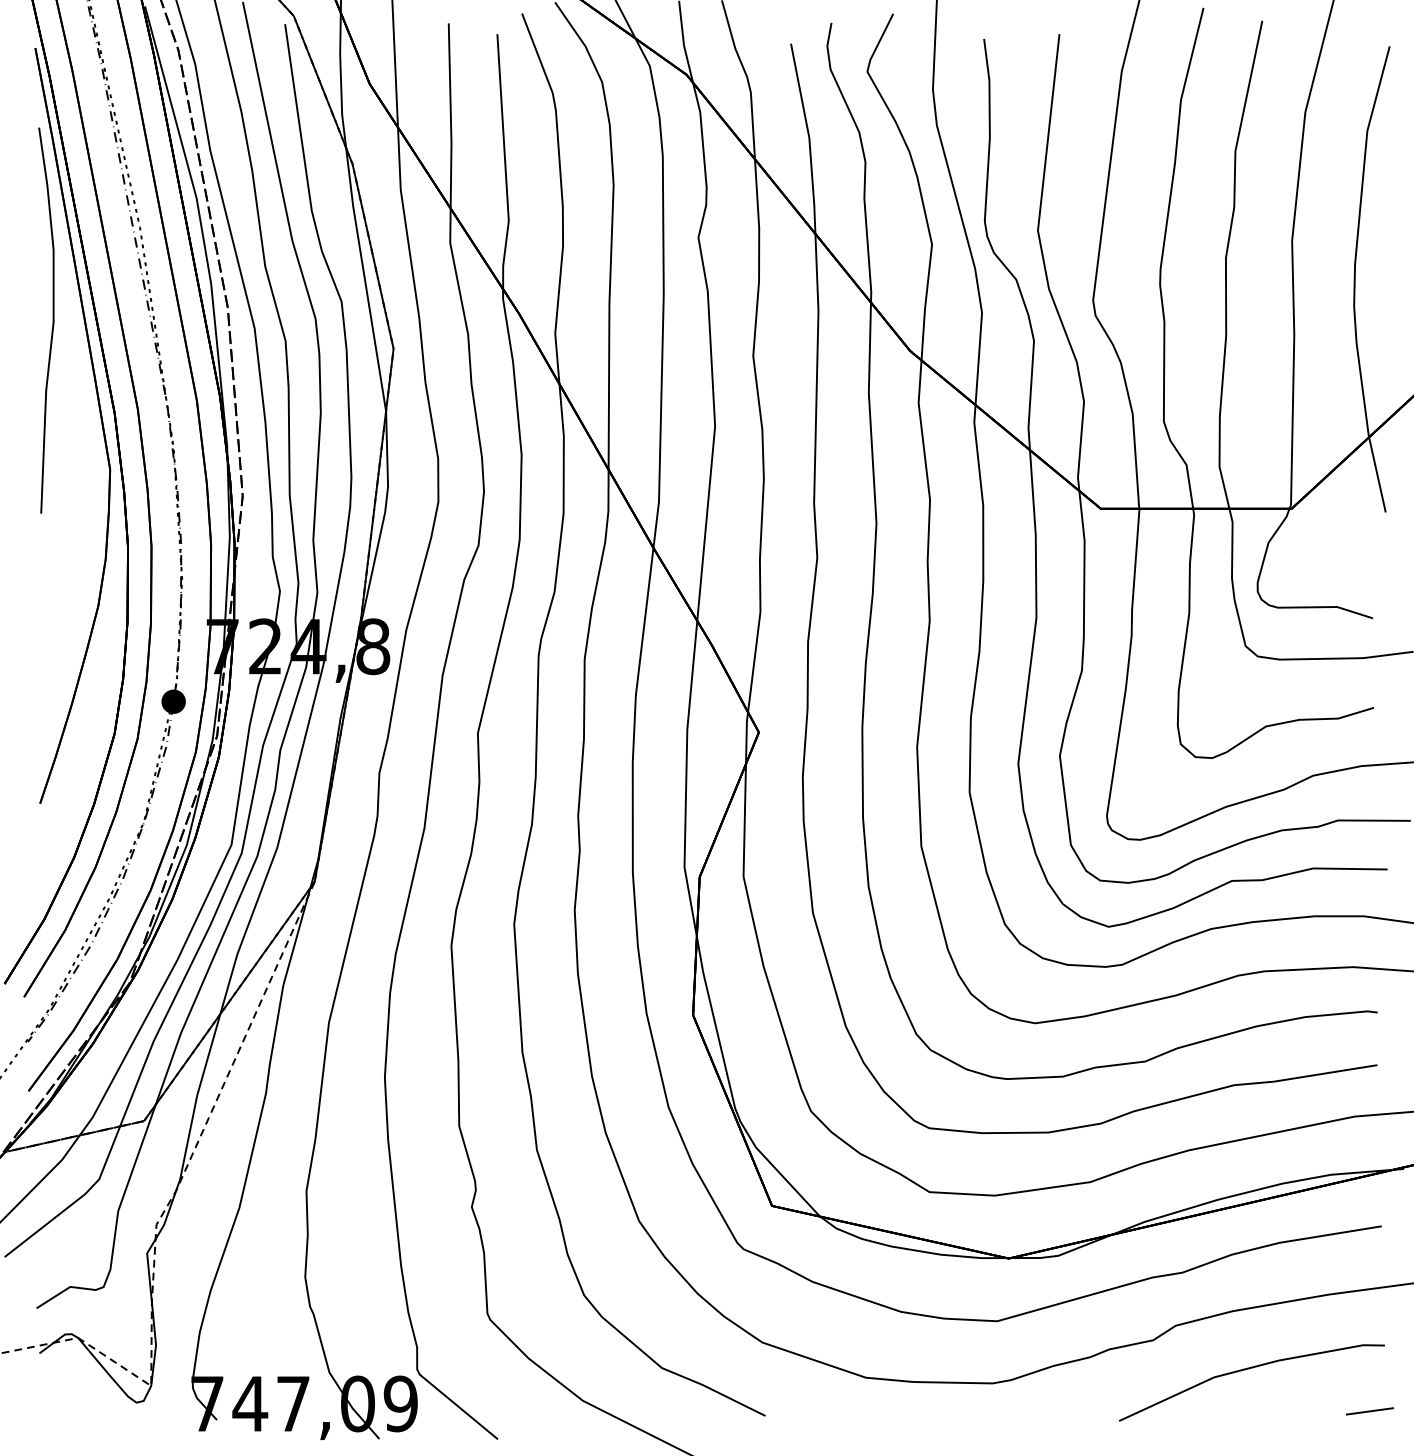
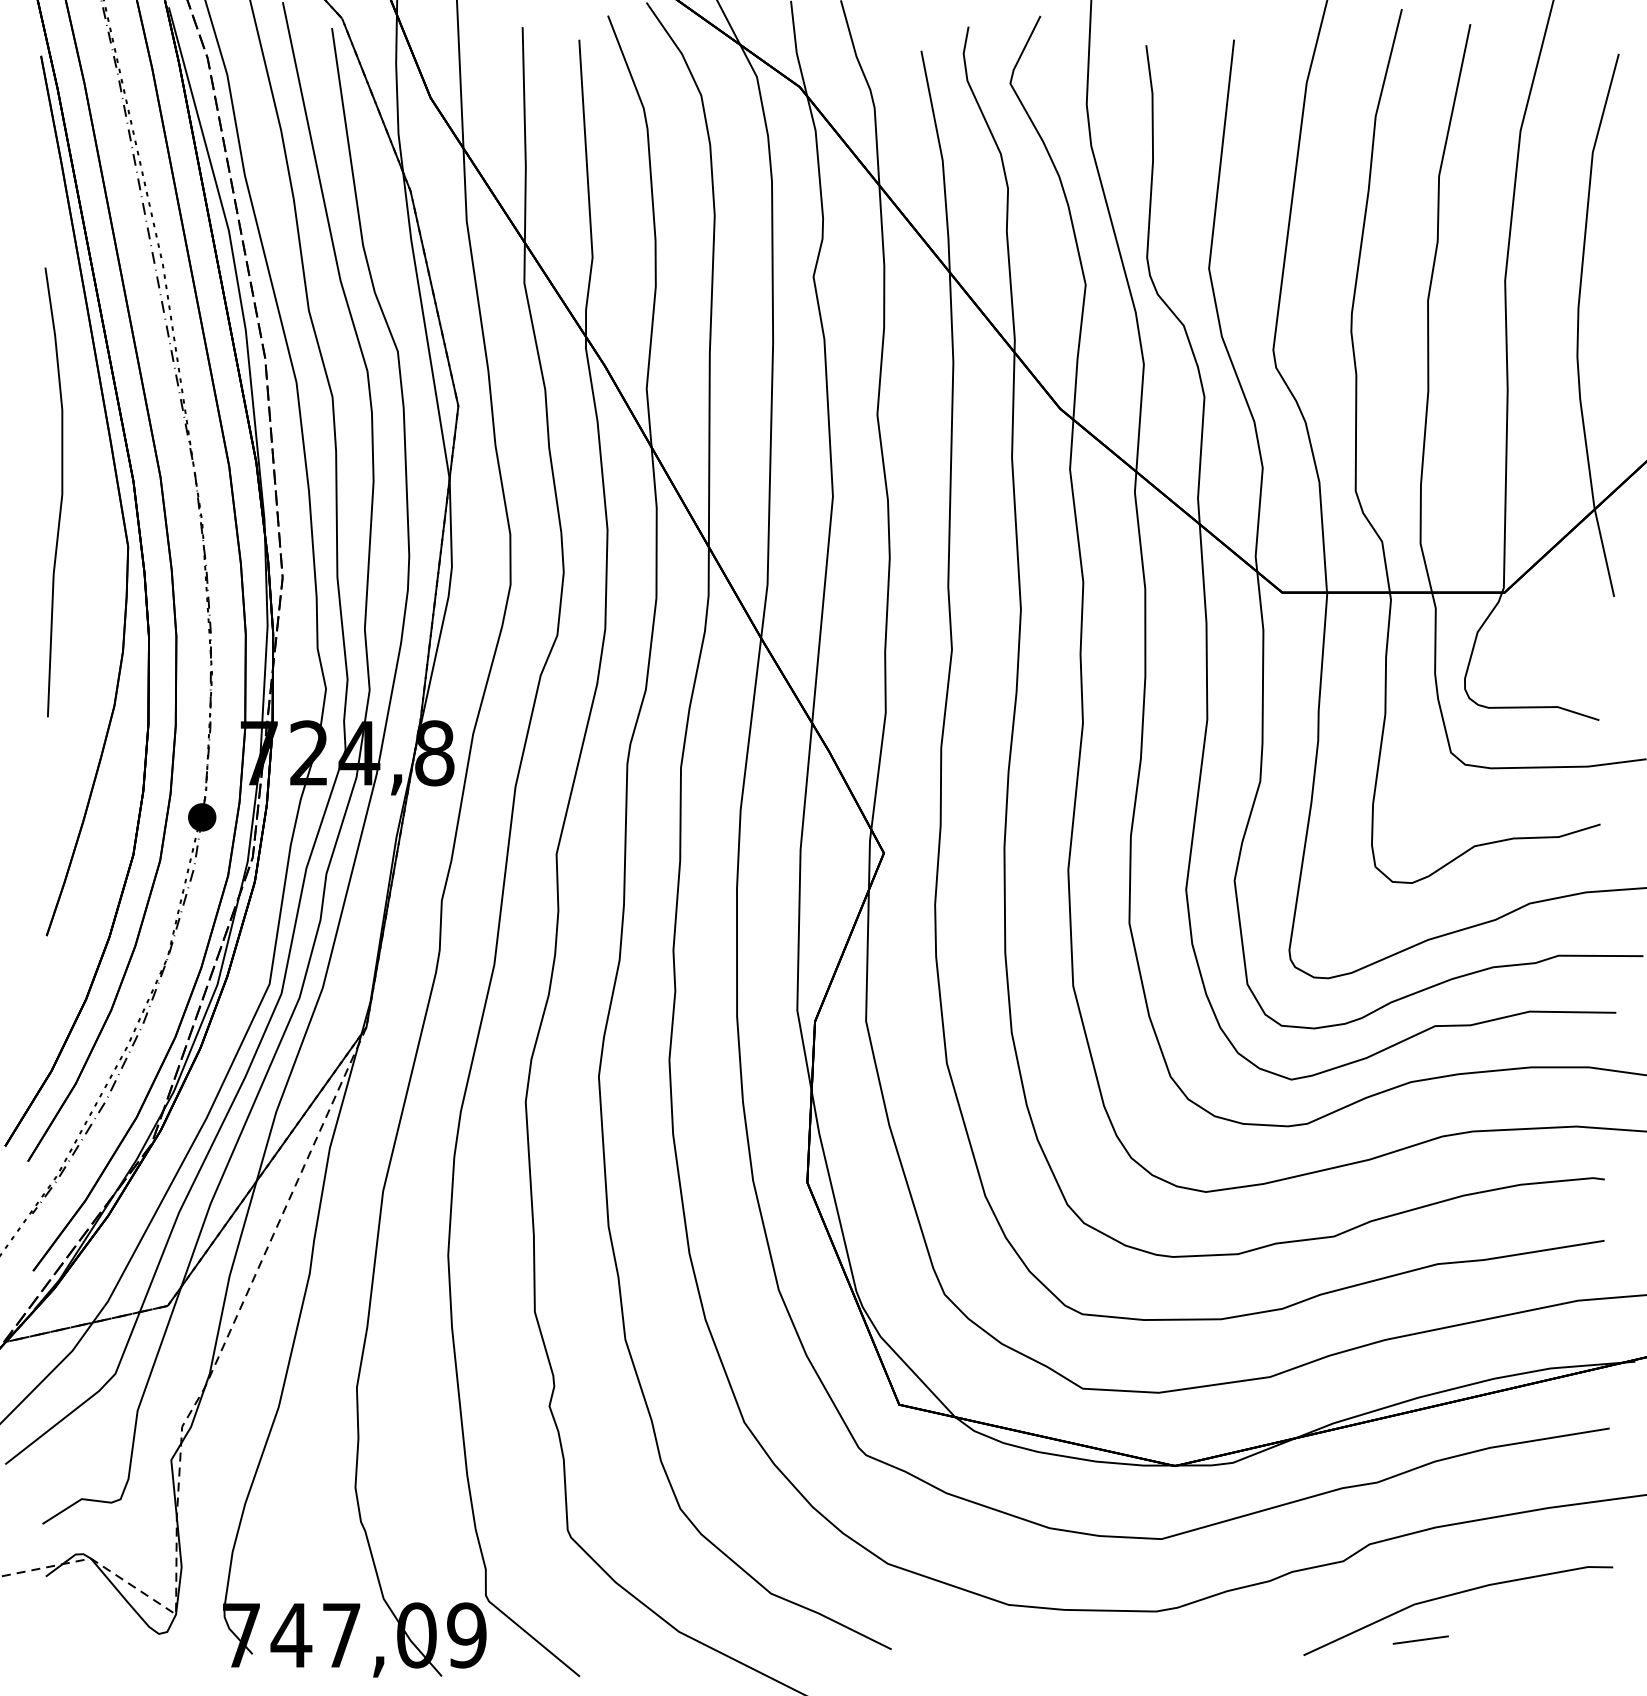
curve: (52, 320) -> (61, 492), moved
line: (1369, 1410) -> (1420, 1639), moved

